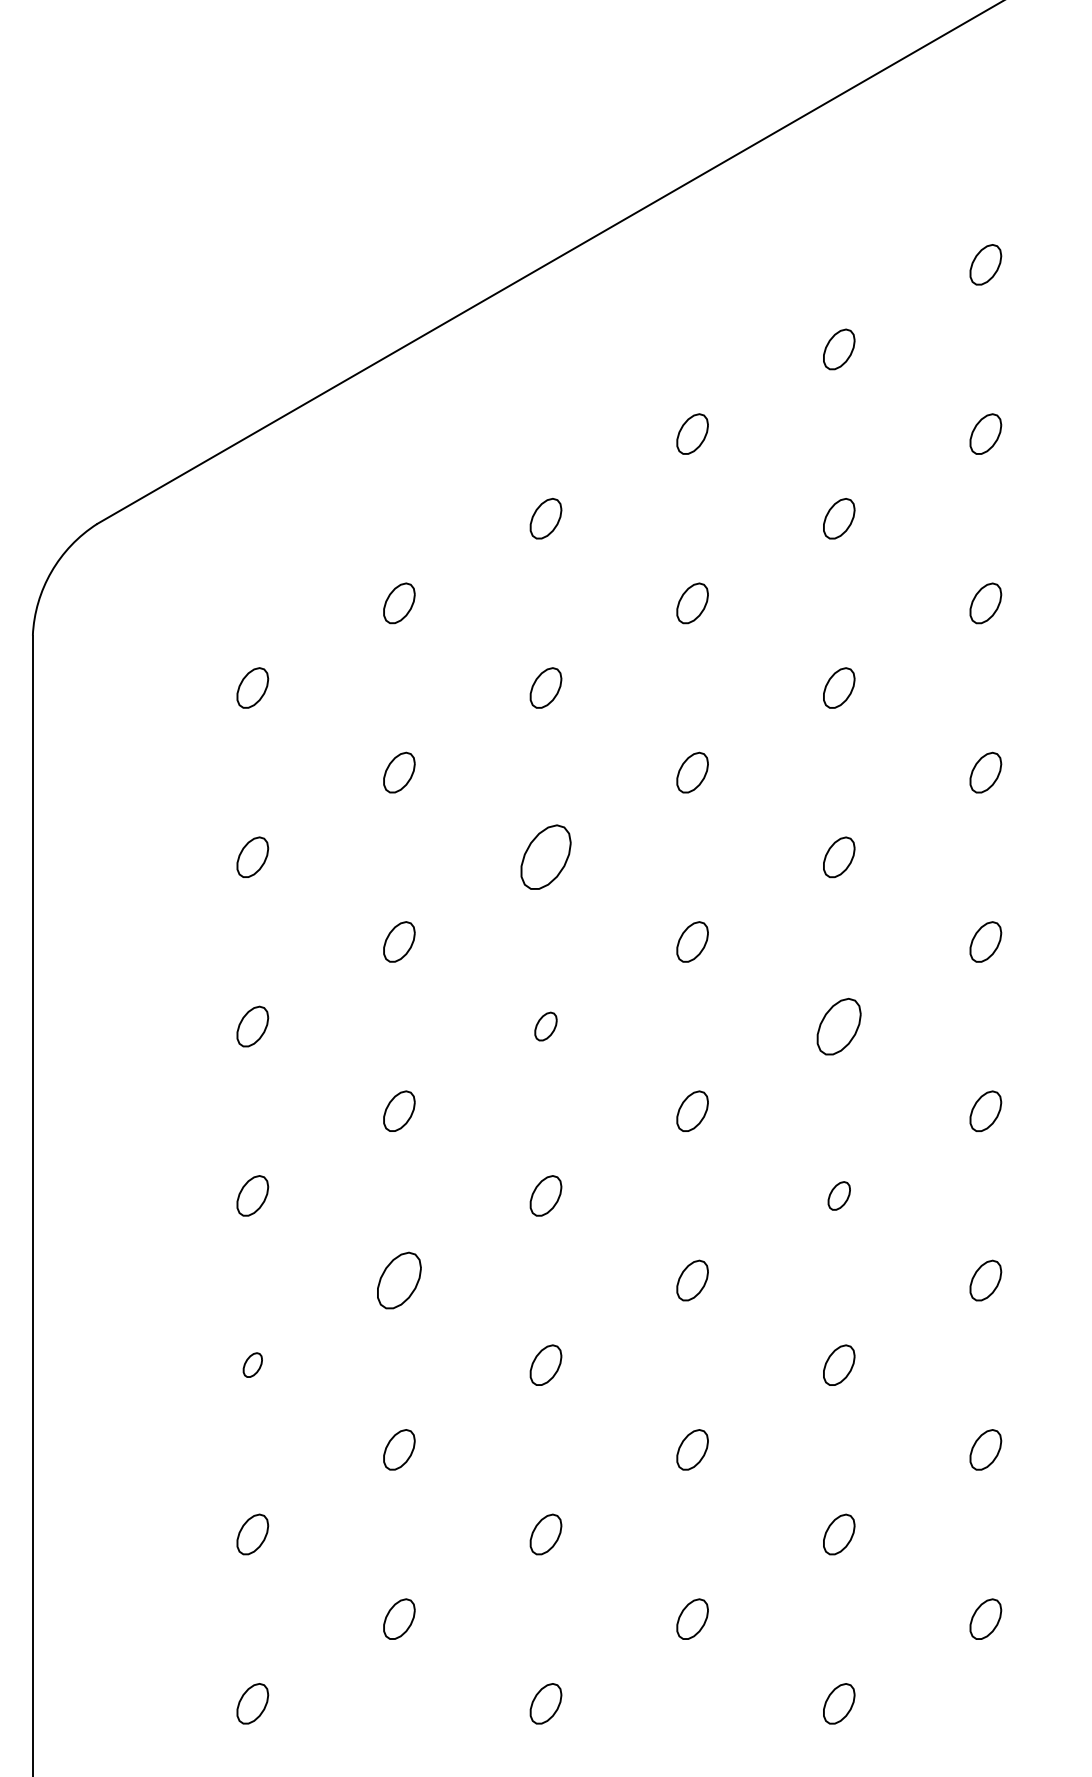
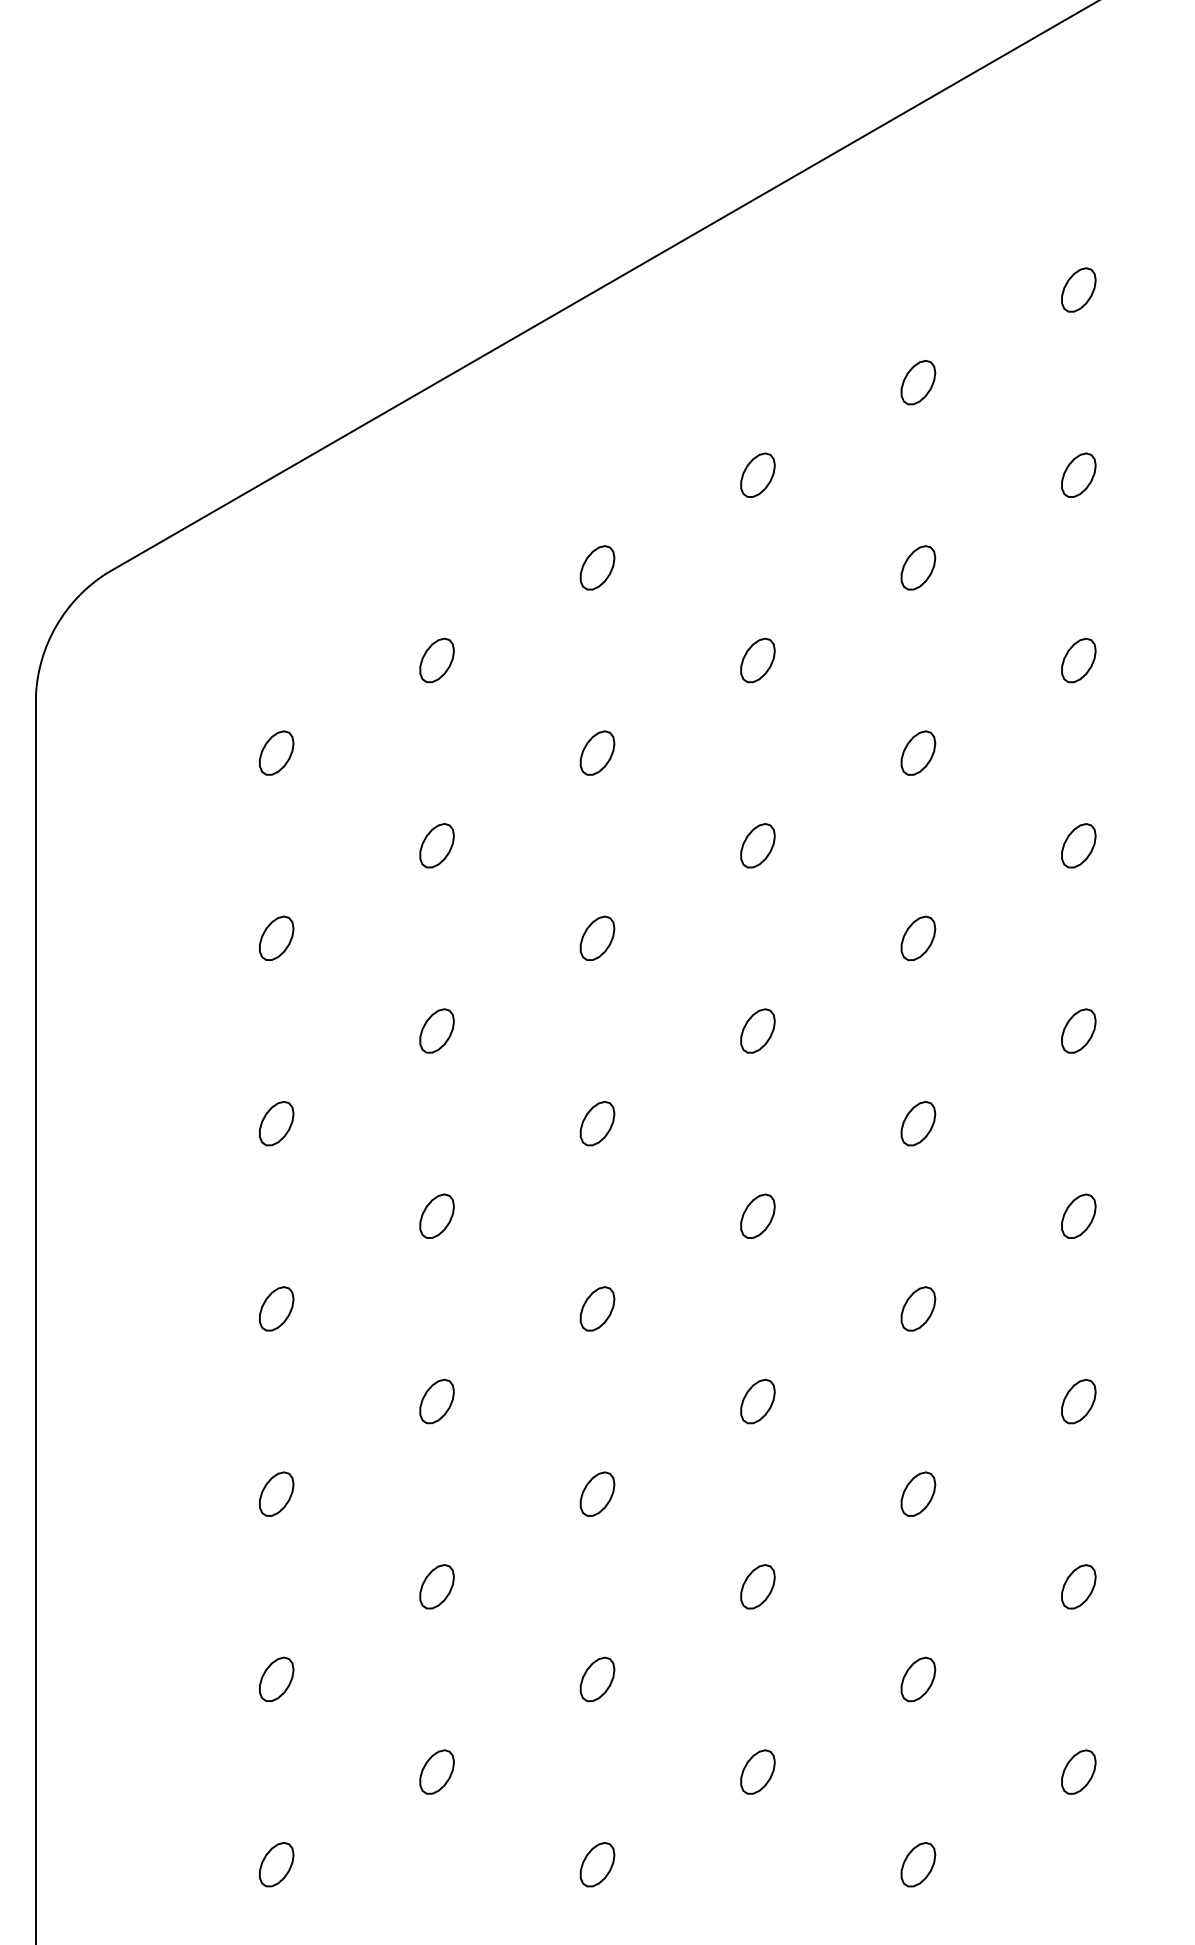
part: (545, 857) -> (596, 938), size x0.62
part: (545, 1026) -> (596, 1123), size x1.43
part: (839, 1026) -> (918, 1123), size x0.71
part: (839, 1195) -> (918, 1308), size x1.43
part: (399, 1280) -> (437, 1401), size x0.71
part: (252, 1364) -> (276, 1493), size x1.67

